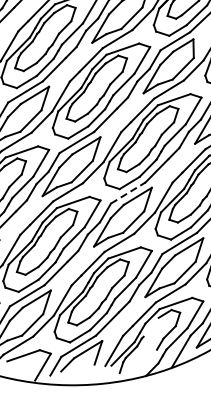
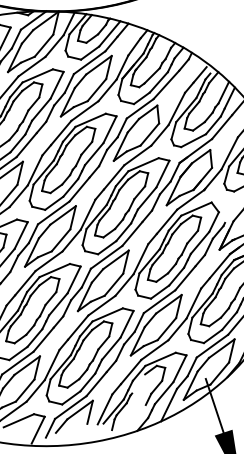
line: (129, 193) -> (107, 257), dashed -> solid

